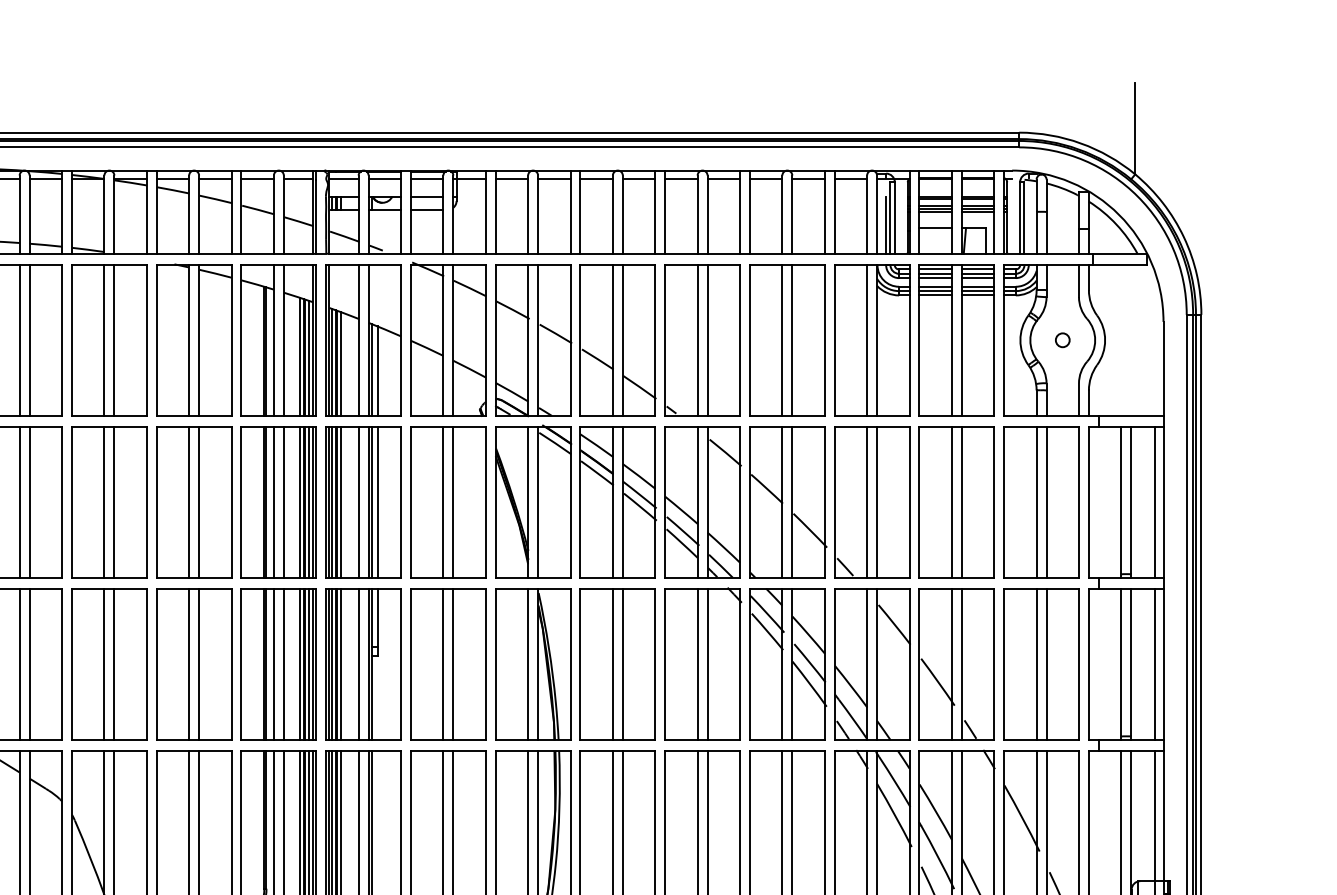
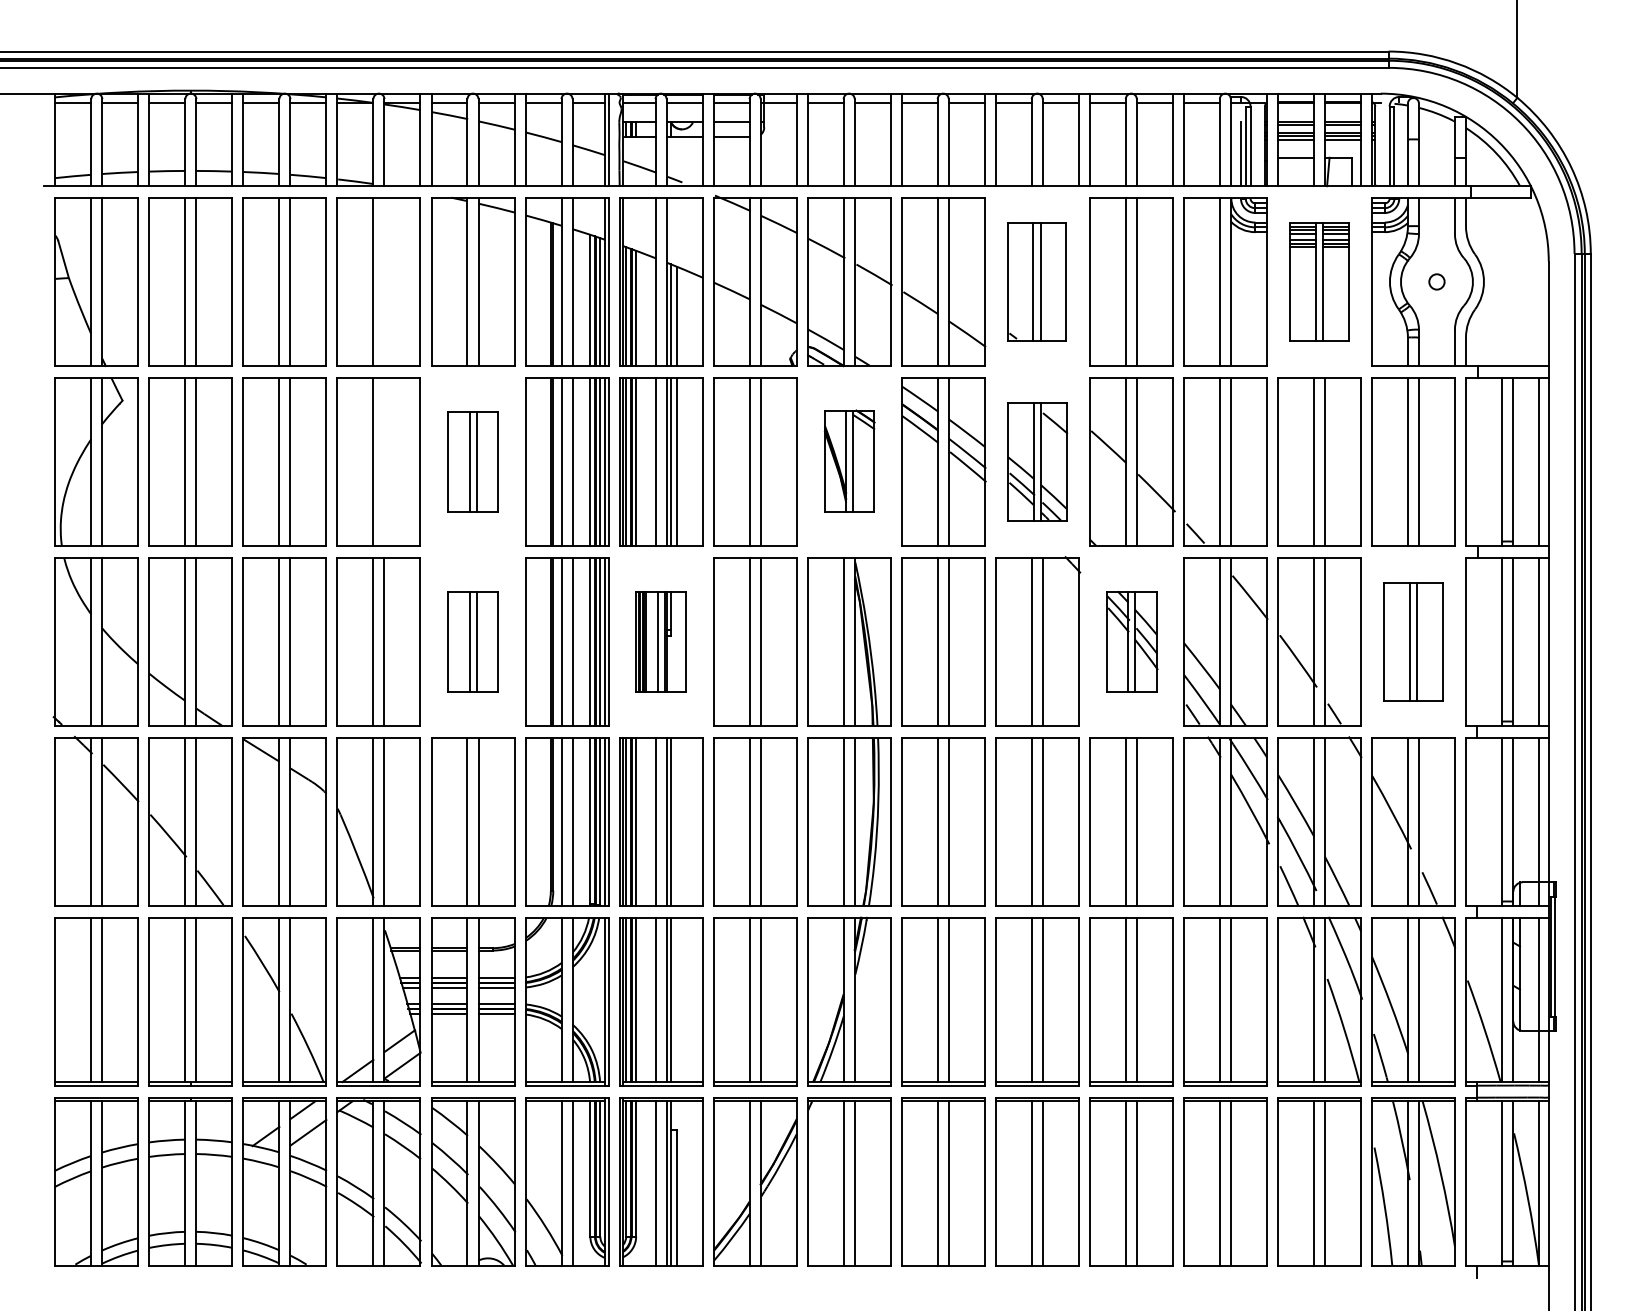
line: (114, 339) -> (384, 281), removed
part: (702, 339) -> (1037, 281), size x0.7
part: (956, 339) -> (1319, 281), size x0.7
part: (533, 501) -> (849, 460), size x0.6
line: (114, 502) -> (384, 461), removed
part: (194, 502) -> (473, 461), size x0.6
part: (702, 502) -> (1037, 461), size x0.7
part: (194, 664) -> (473, 641), size x0.6
part: (364, 664) -> (661, 641), size x0.6
part: (788, 664) -> (1132, 641), size x0.6
part: (1041, 664) -> (1413, 641), size x0.7

